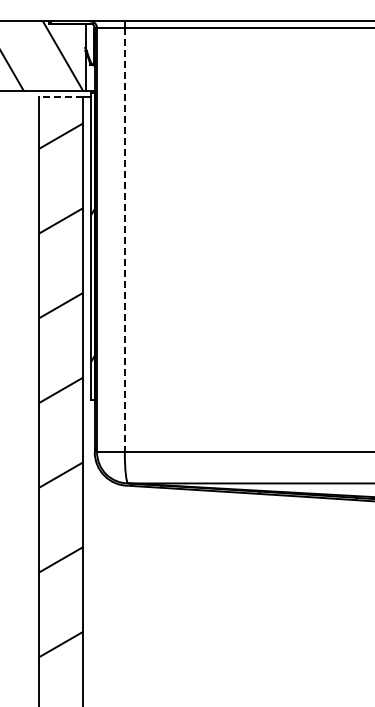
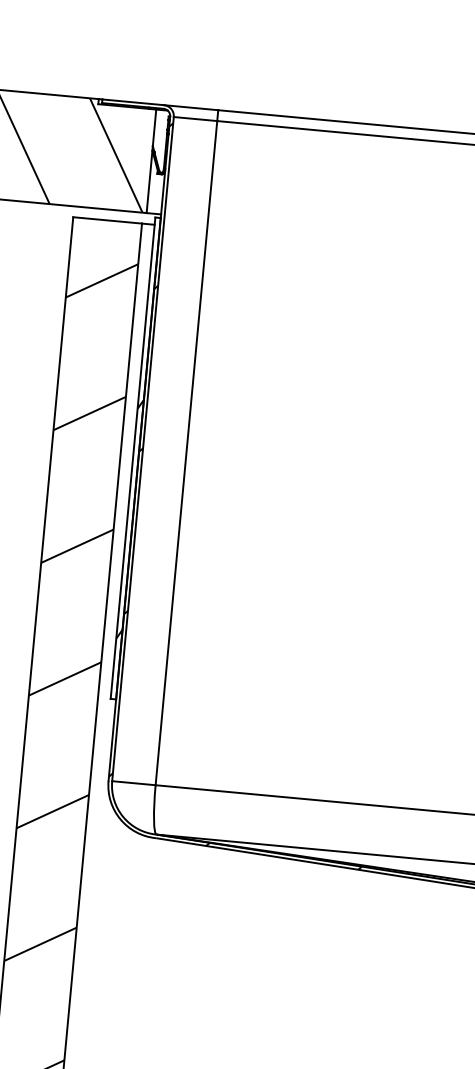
line: (61, 97) -> (108, 220), dashed -> solid
line: (124, 240) -> (185, 453), dashed -> solid

